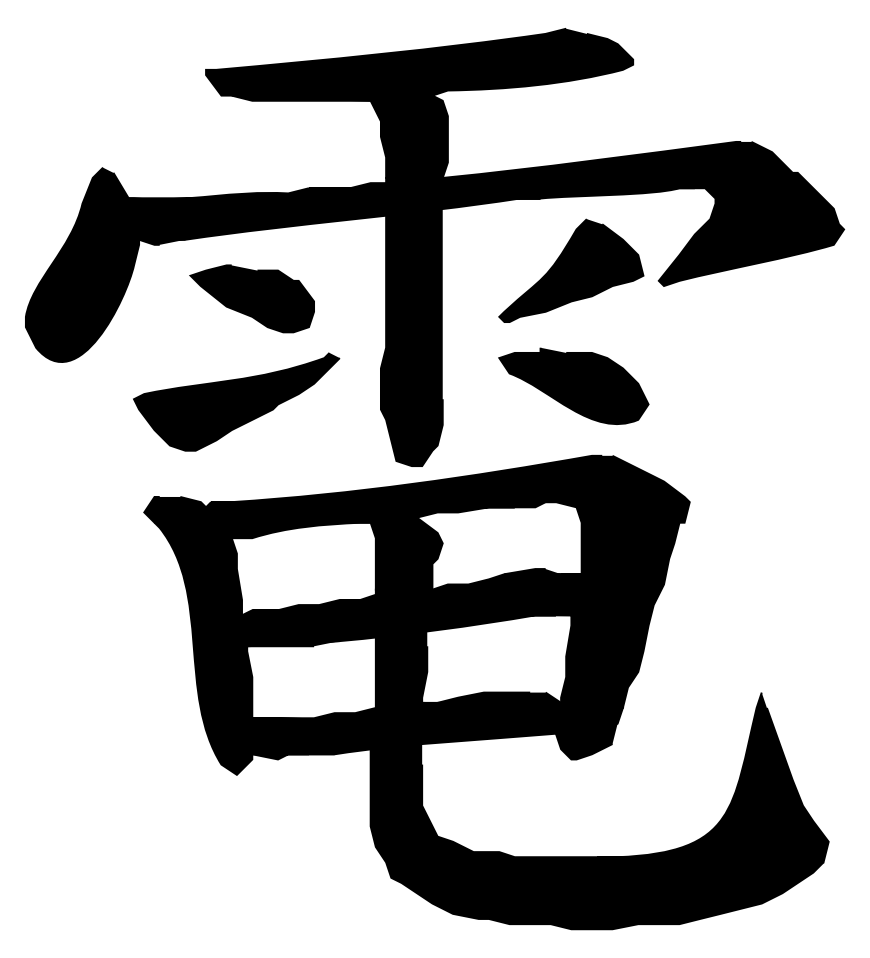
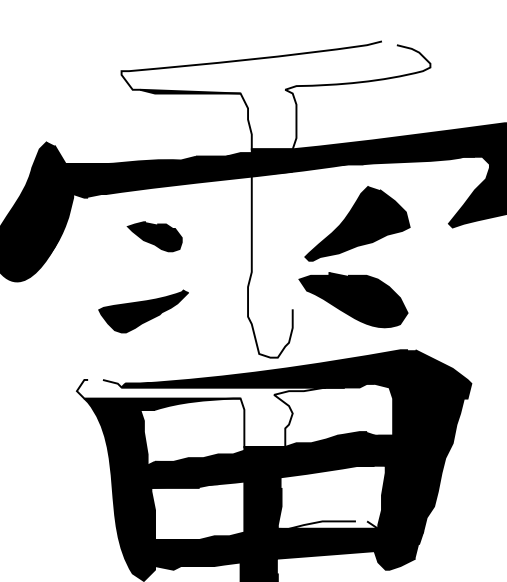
fill: (419, 102) -> (275, 94), removed
part: (571, 270) -> (357, 223), moved
part: (251, 298) -> (154, 236), size x0.6
fill: (411, 337) -> (270, 264), removed
part: (573, 385) -> (353, 299), moved
part: (236, 401) -> (143, 310), size x0.6
fill: (329, 542) -> (210, 412), removed
fill: (499, 697) -> (333, 524), removed

